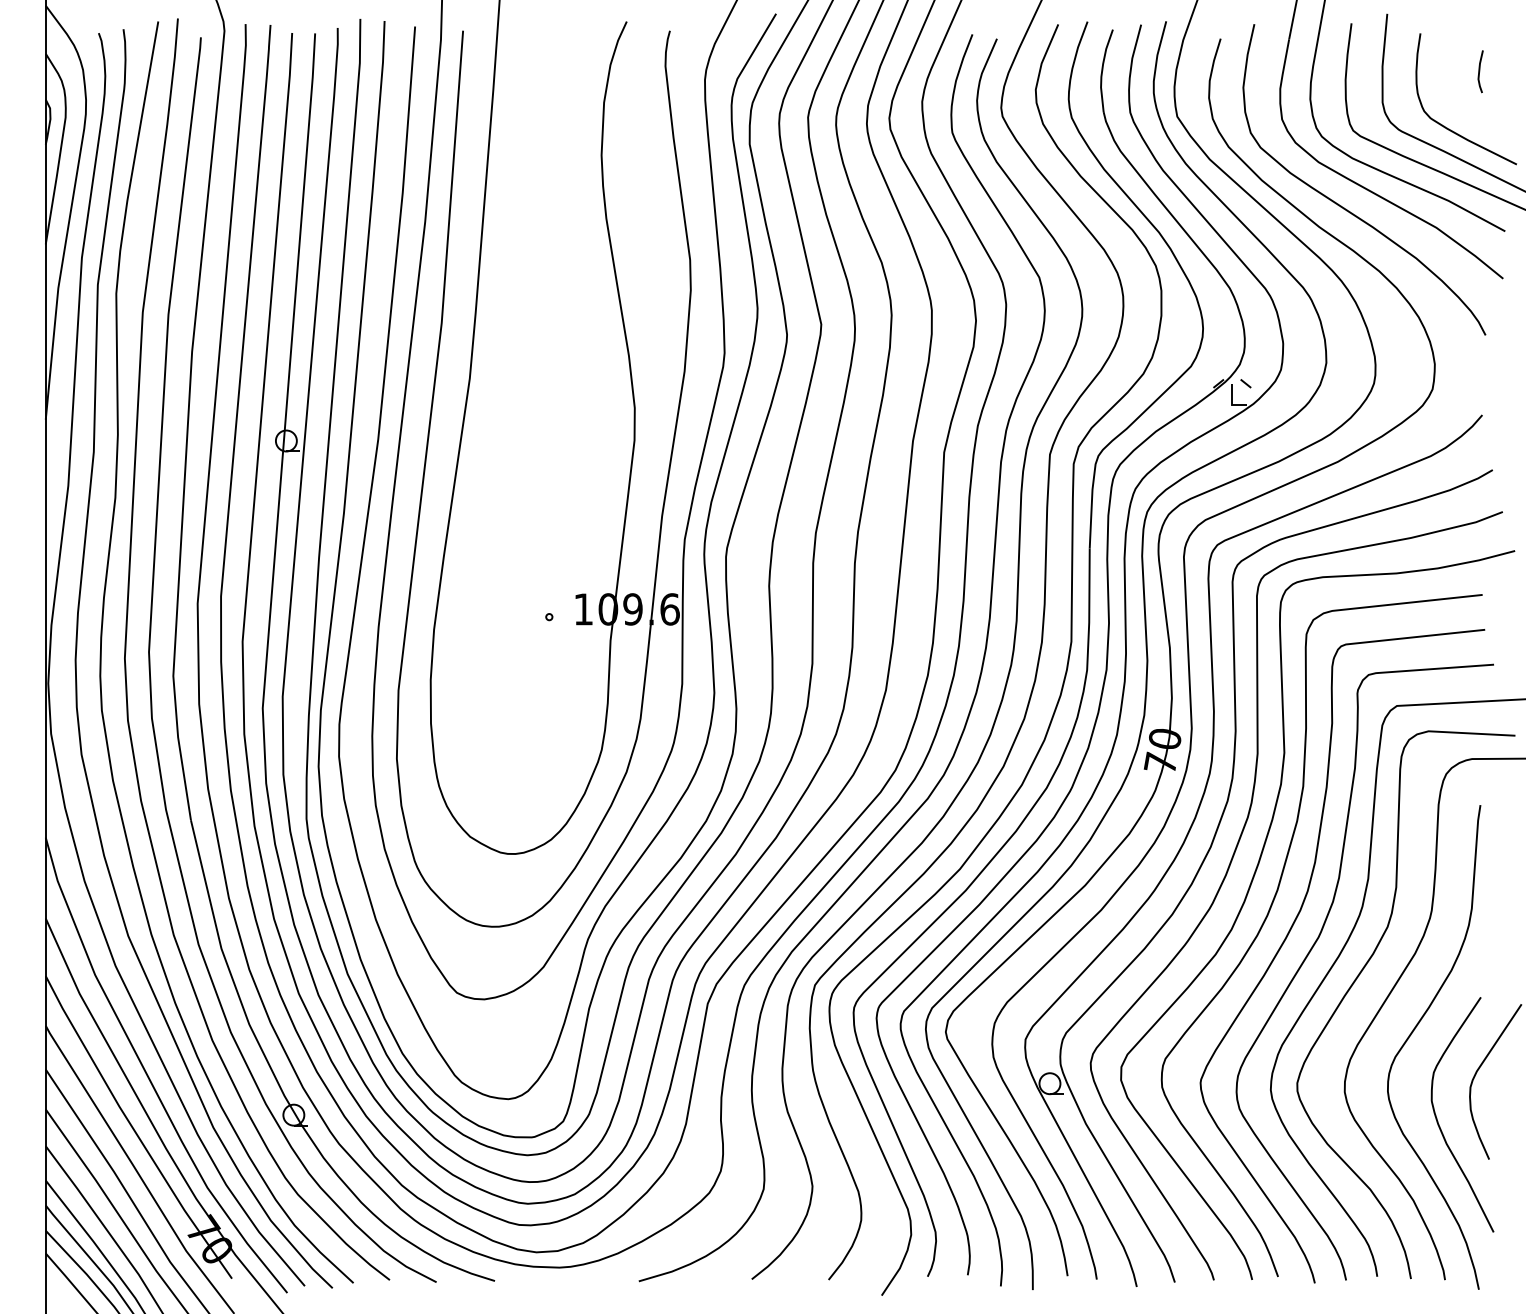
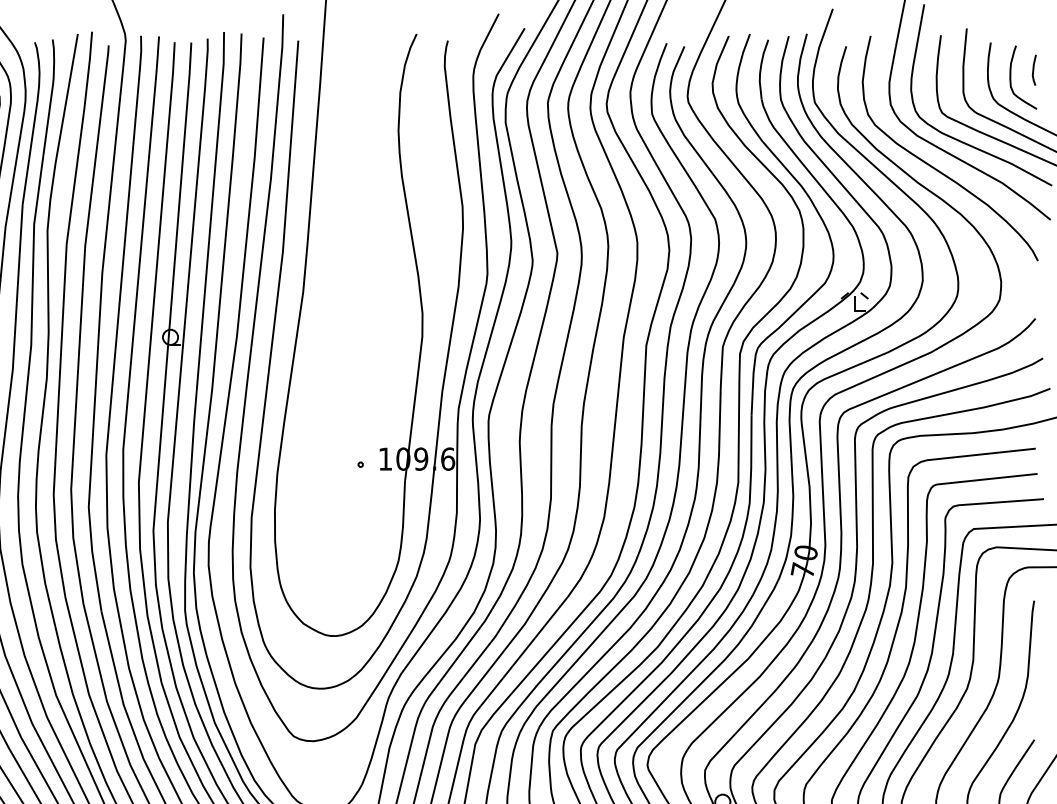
curve: (1448, 81) -> (1011, 77), added

